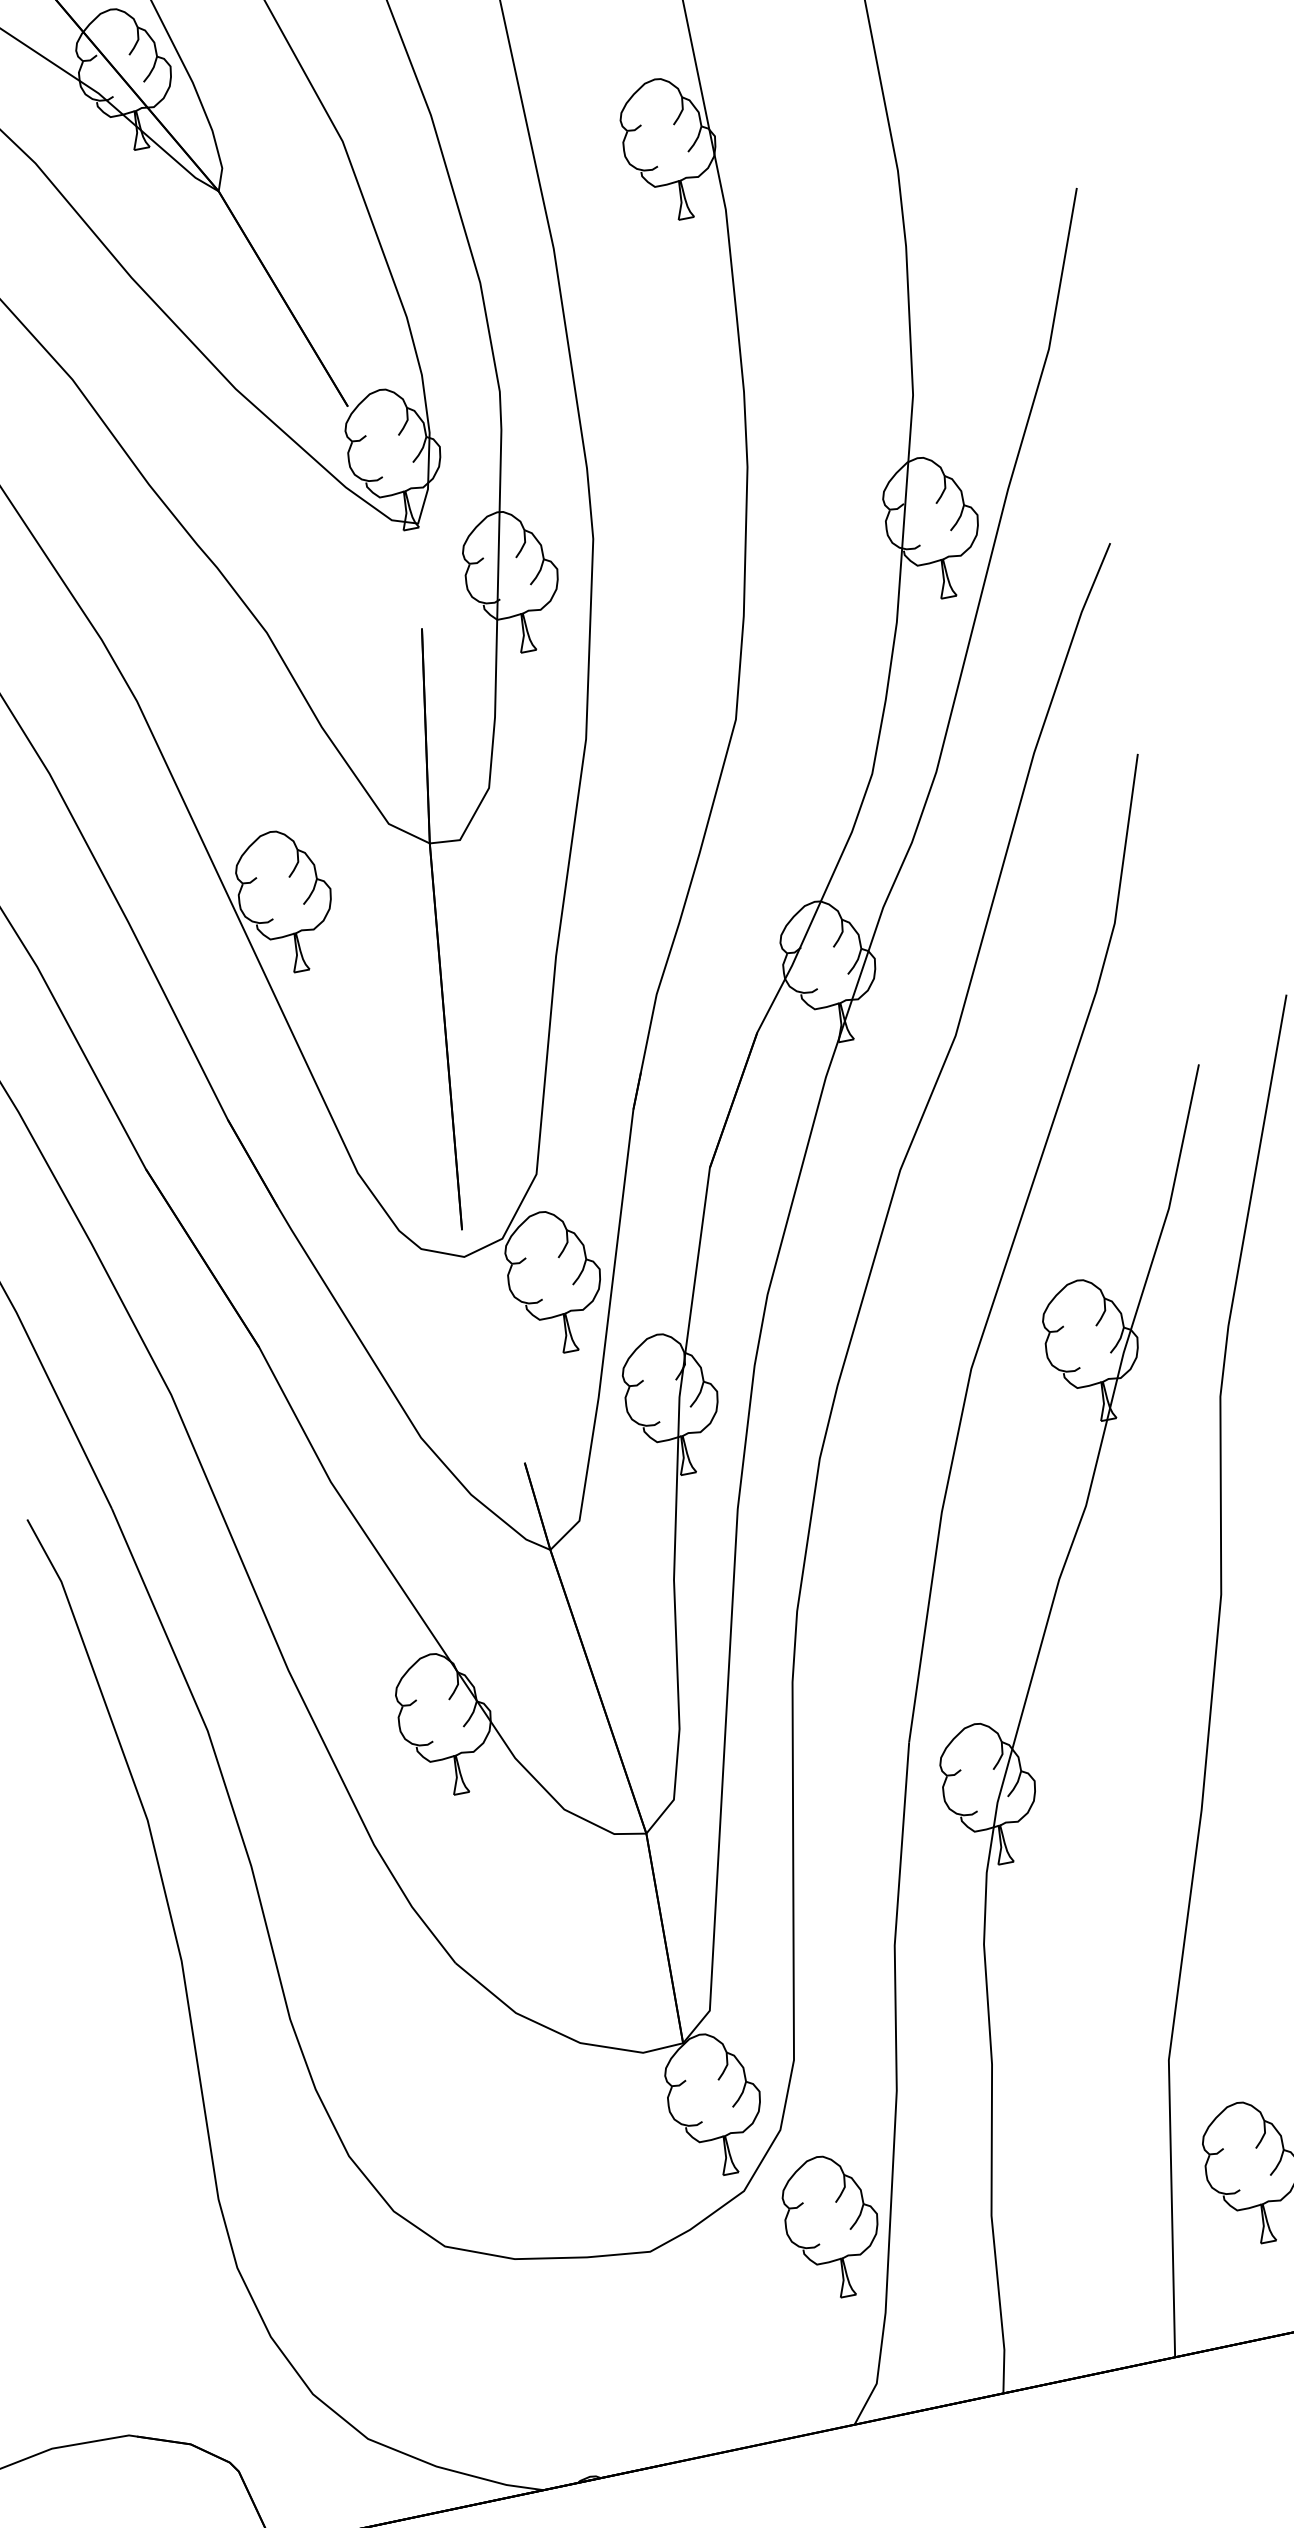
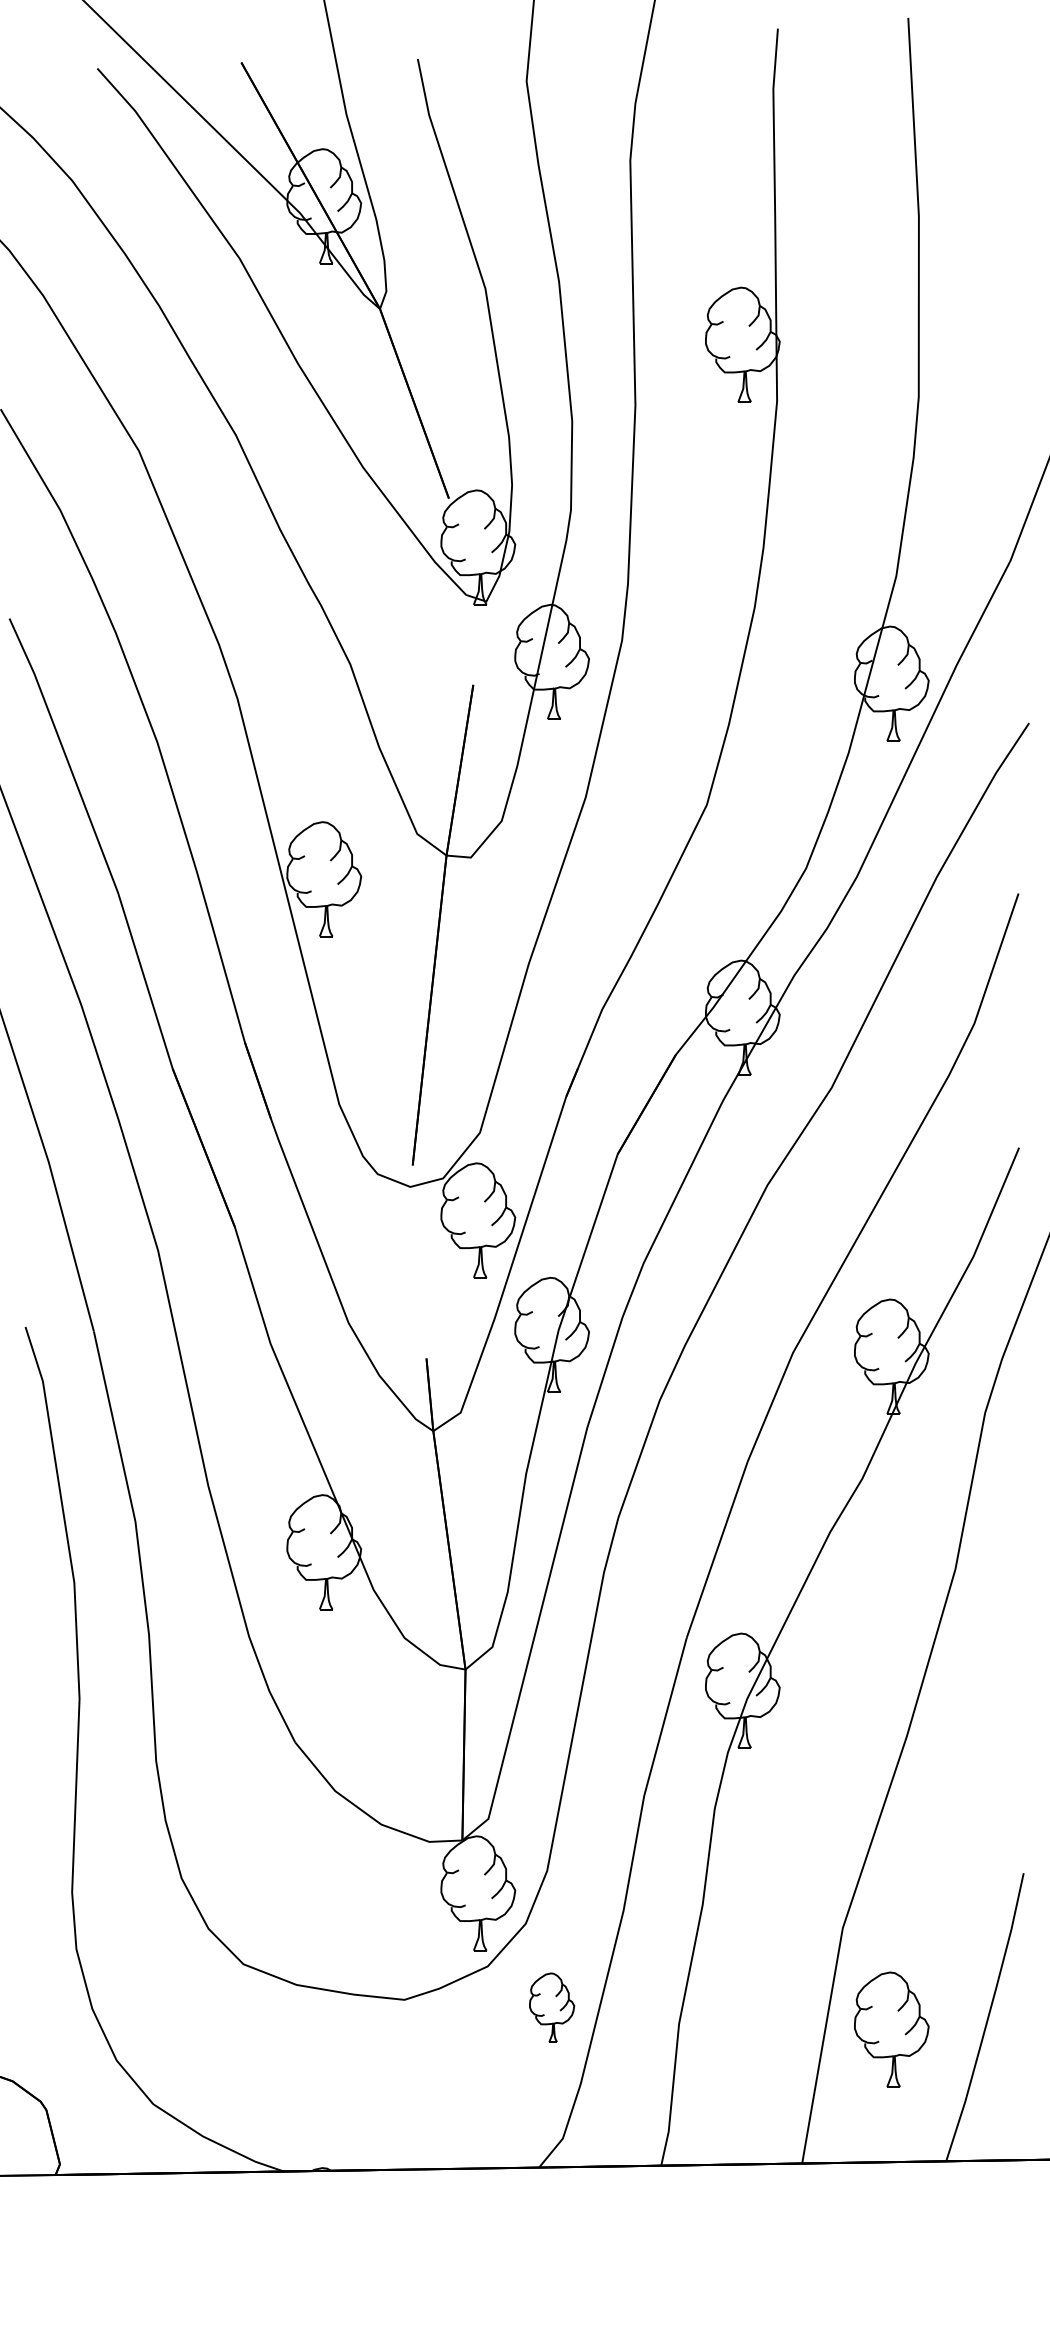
part: (831, 2226) -> (551, 2007), size x0.6

